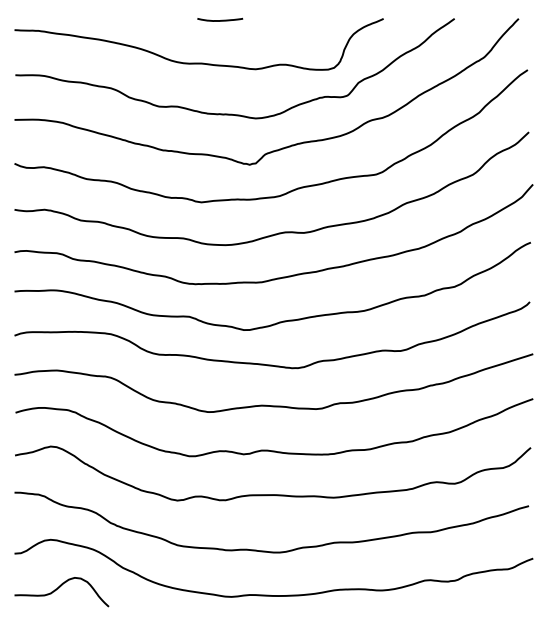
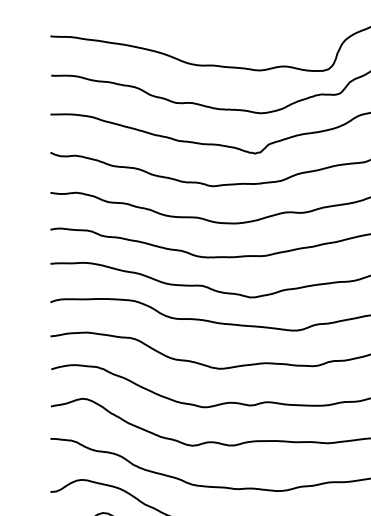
curve: (221, 19) -> (230, 27), removed

